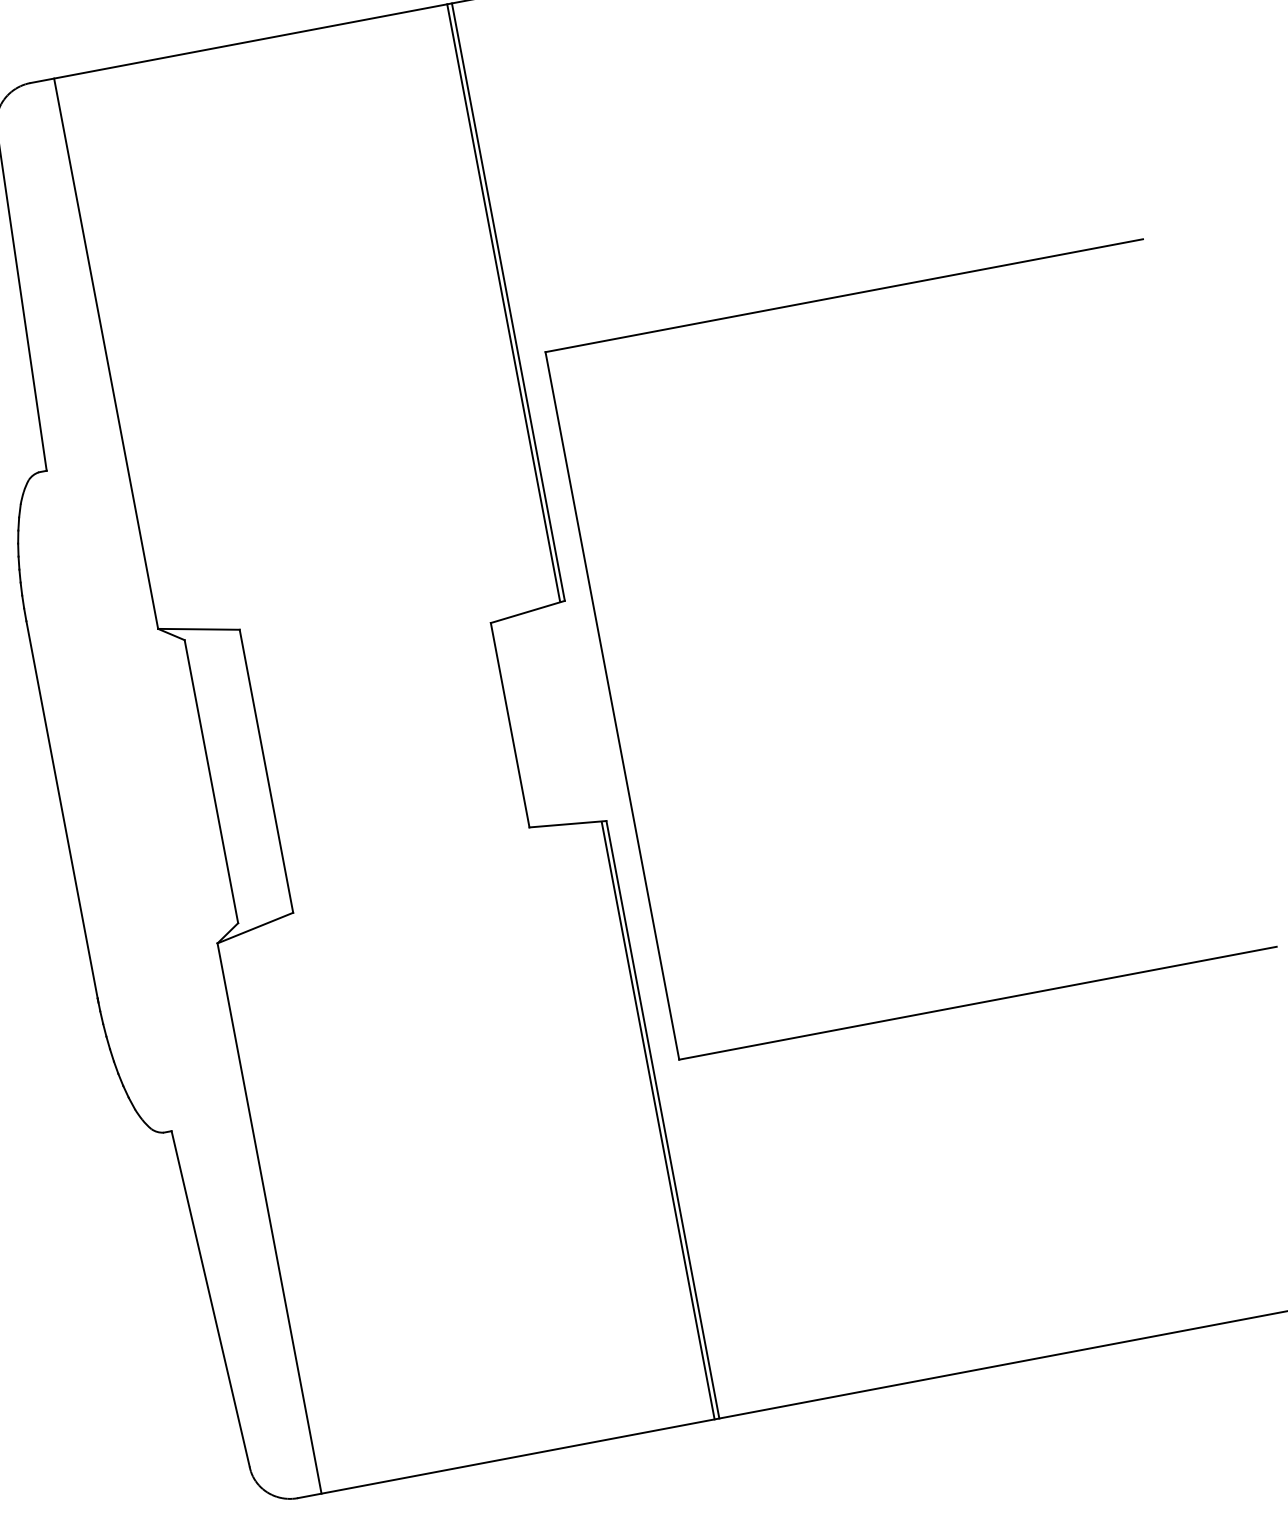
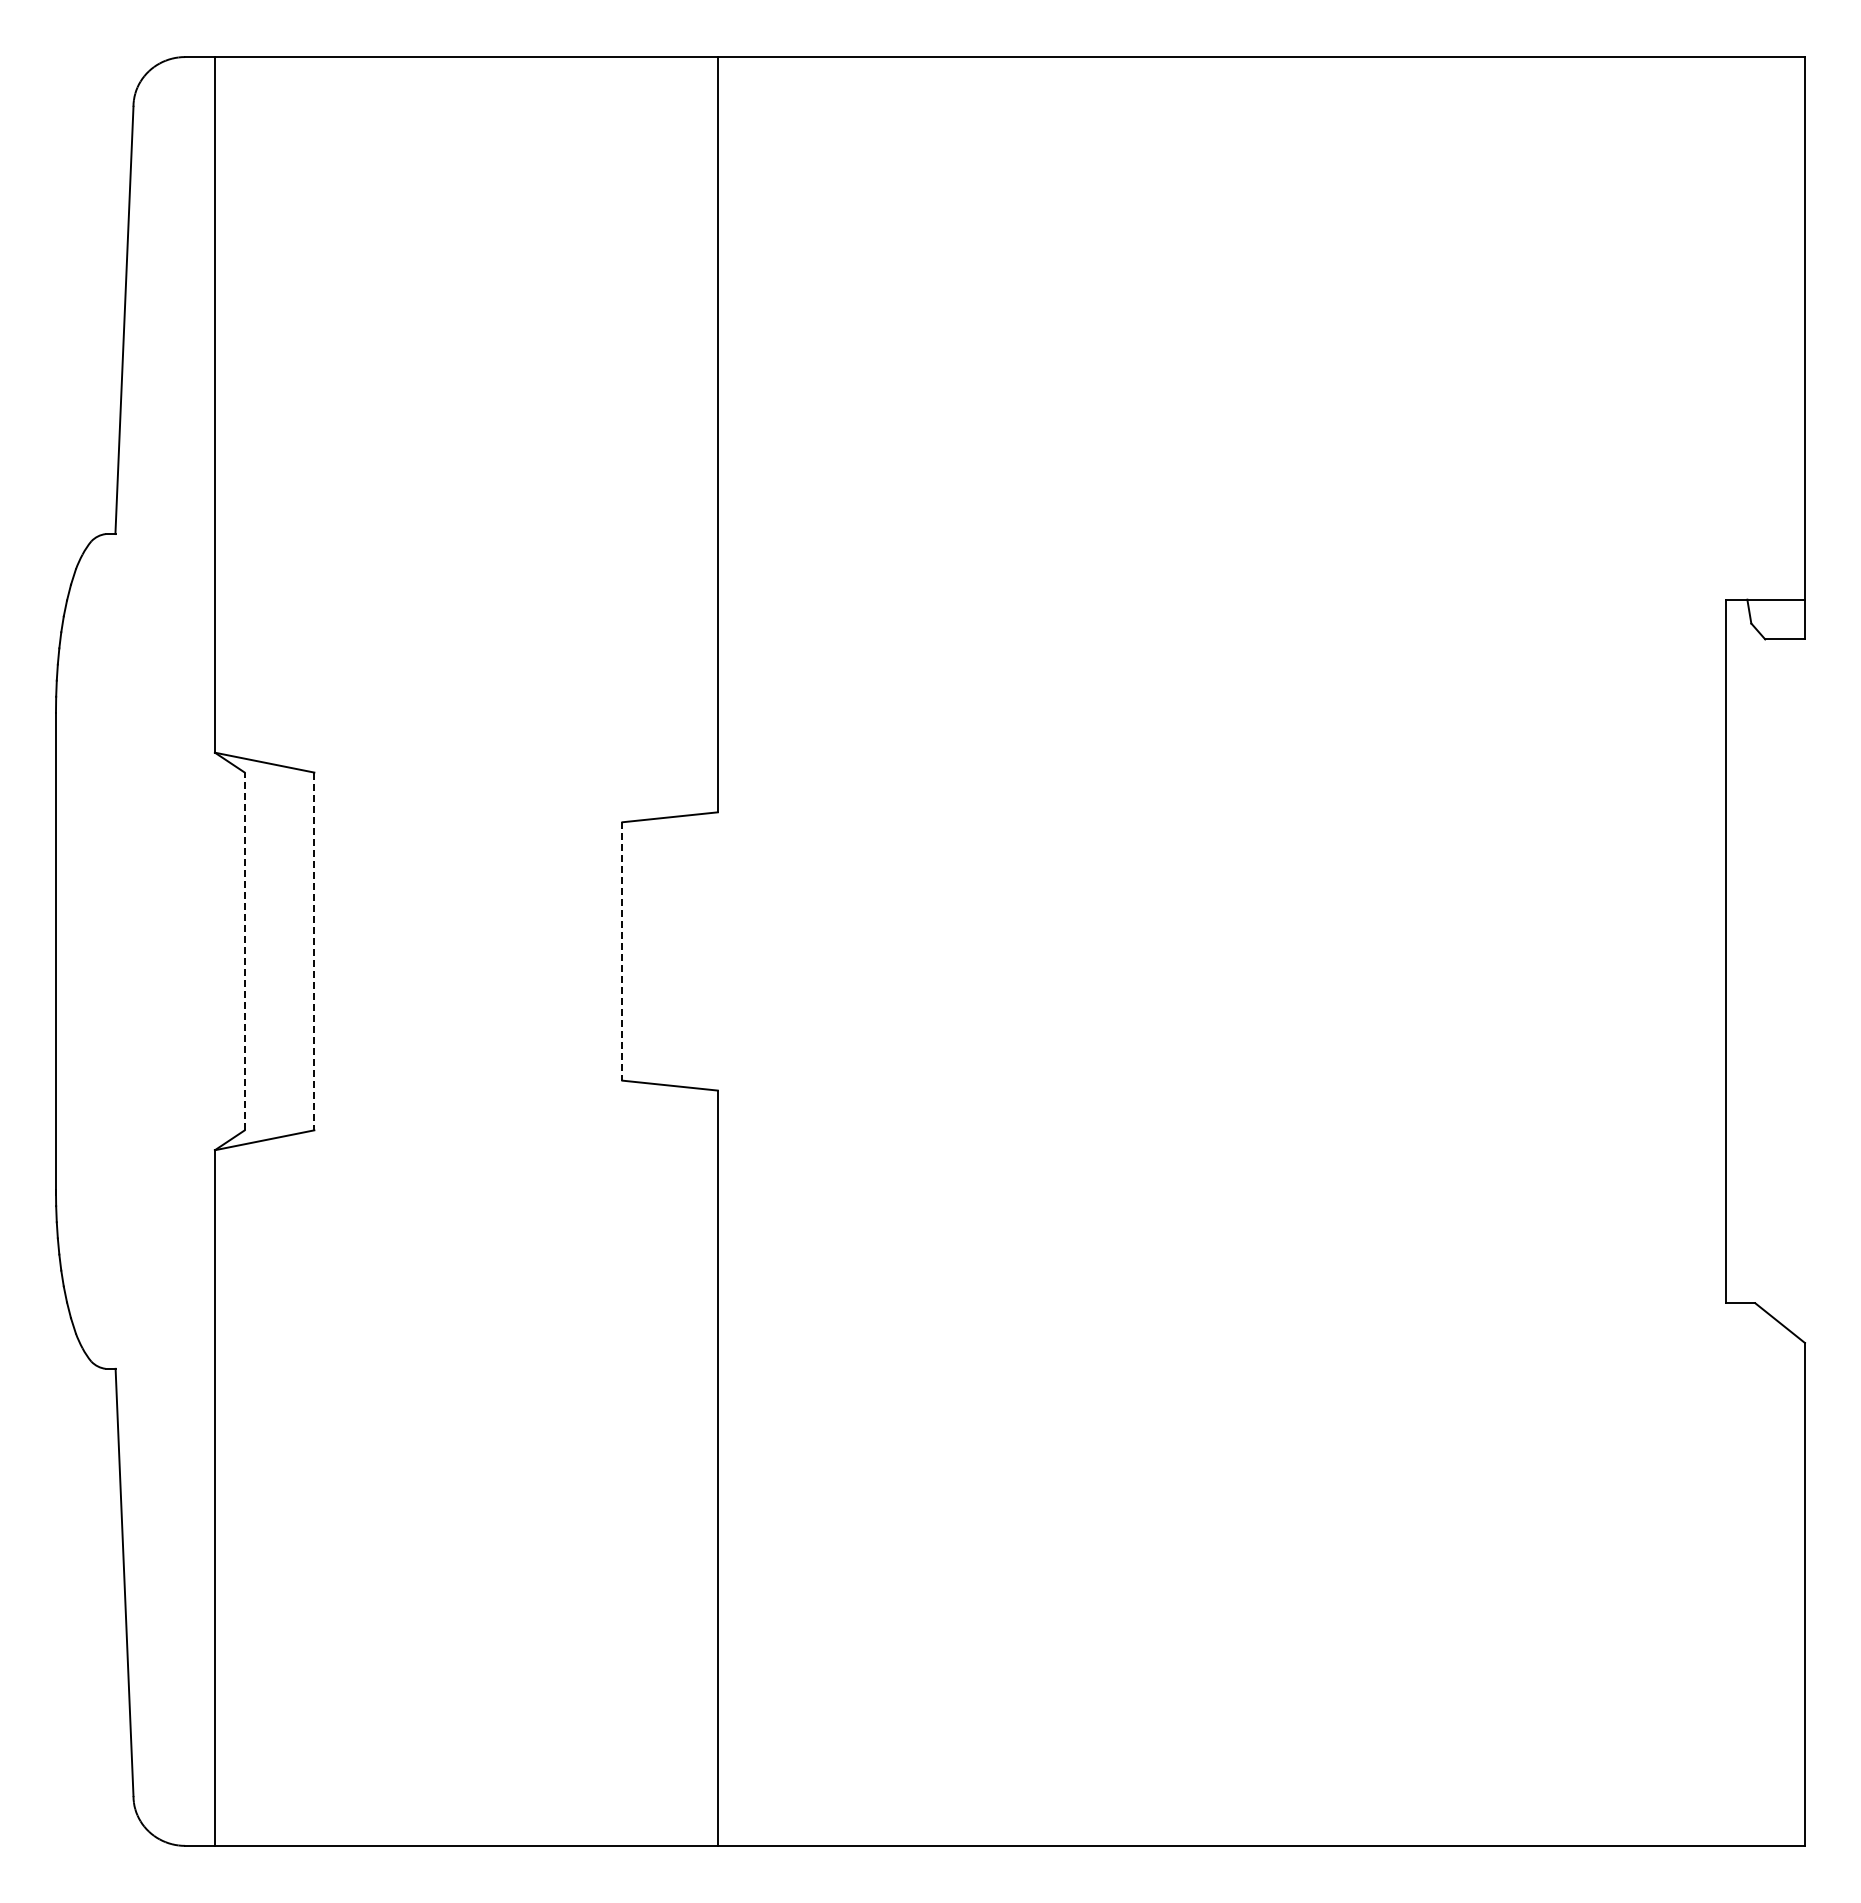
line: (503, 302) -> (711, 434), removed
part: (613, 705) -> (752, 951), removed
line: (510, 725) -> (622, 951), solid -> dashed
line: (266, 771) -> (314, 951), solid -> dashed
line: (211, 781) -> (244, 951), solid -> dashed
line: (657, 1120) -> (711, 1467), removed

